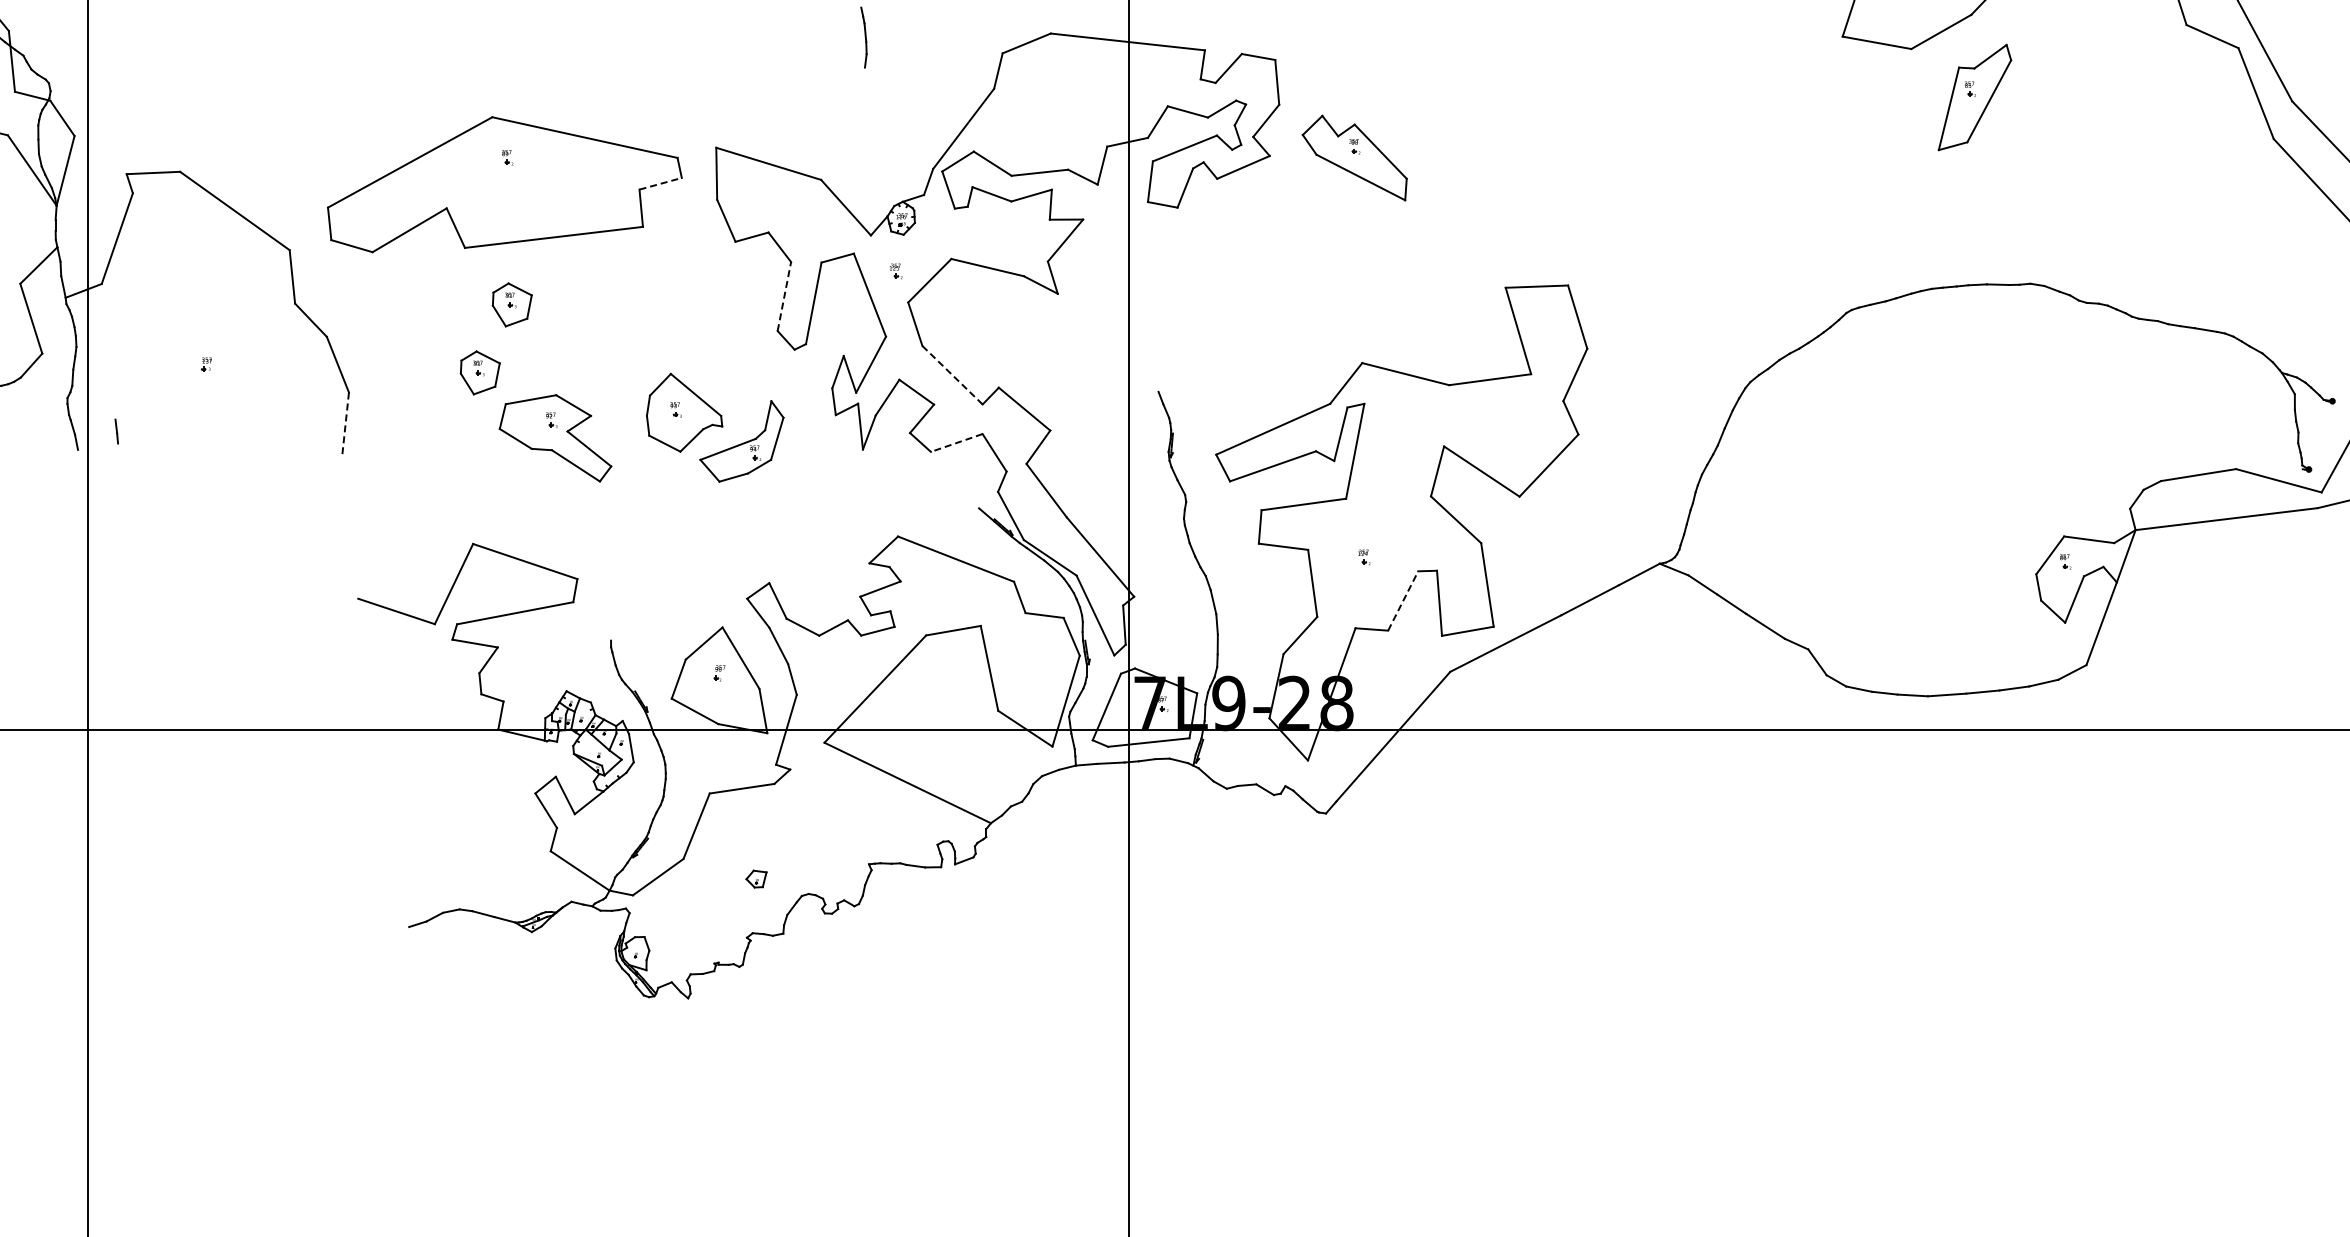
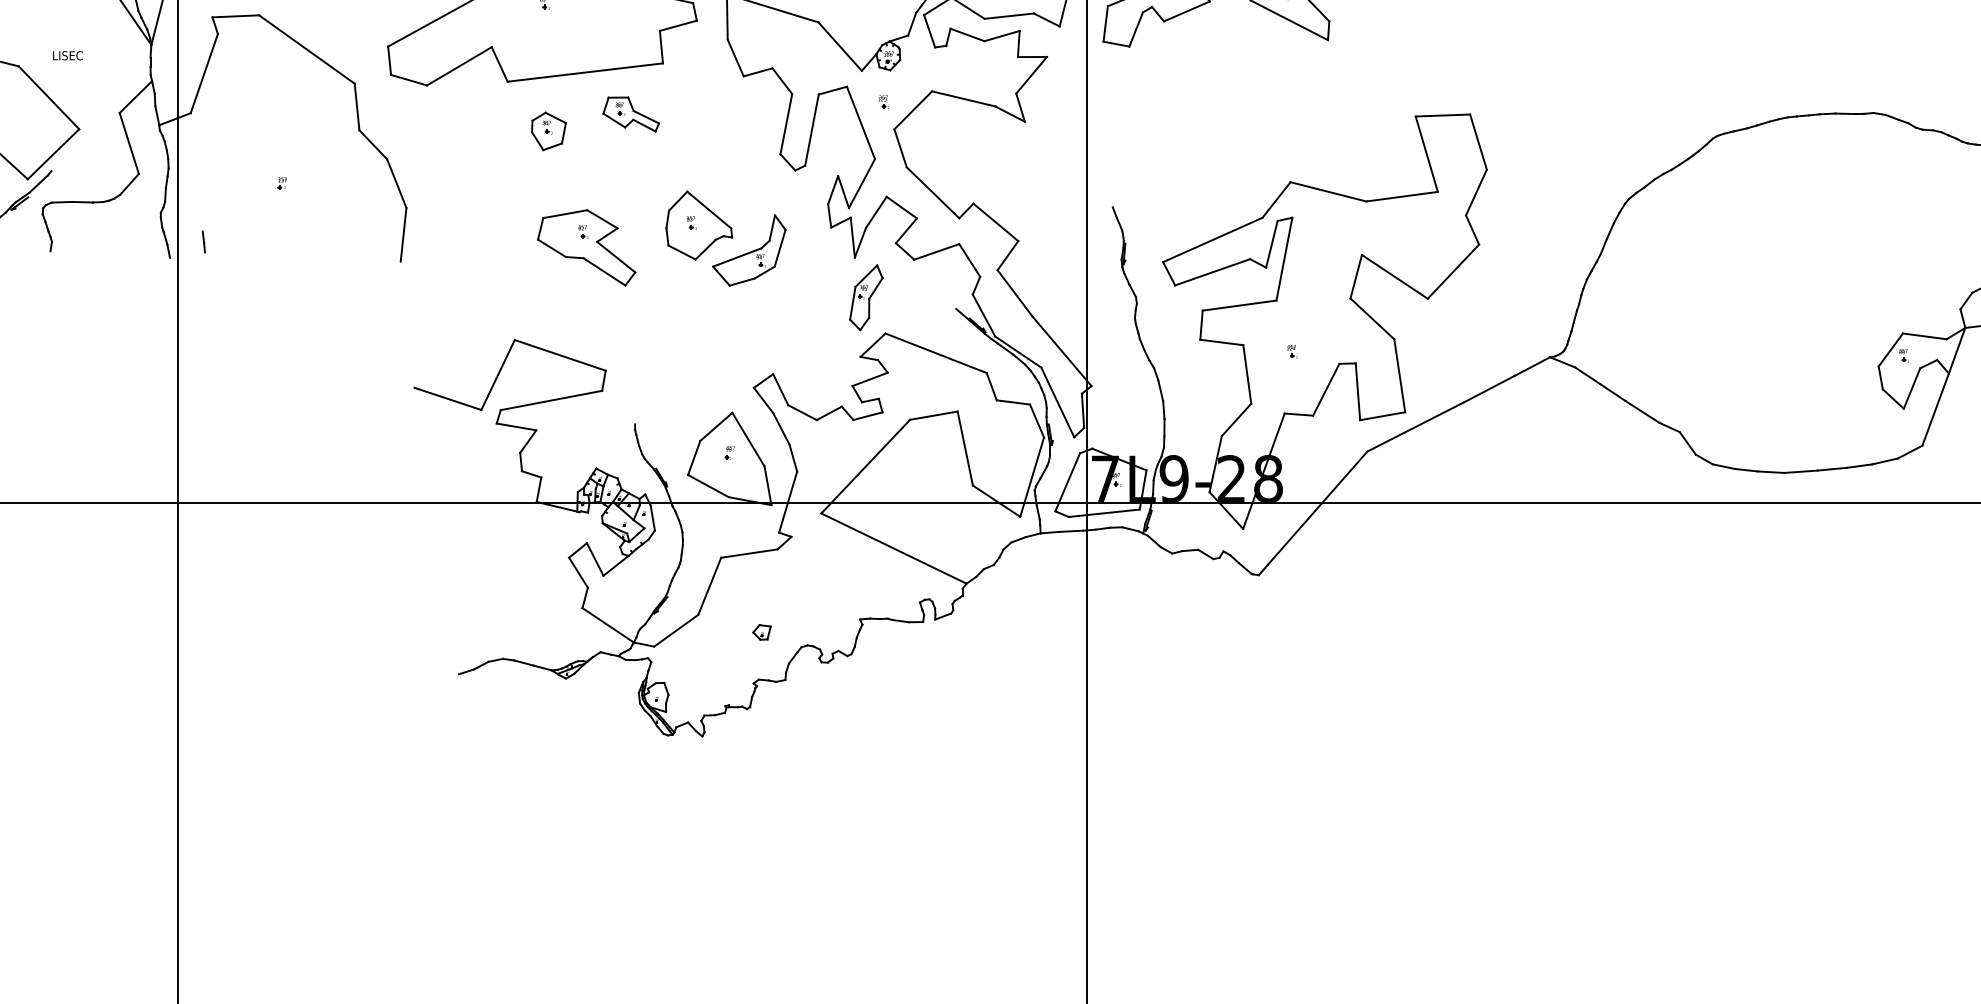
line: (660, 183) -> (678, 25), dashed -> solid
part: (606, 285) -> (631, 114), added
line: (784, 296) -> (786, 124), dashed -> solid
part: (479, 372) -> (520, 190), removed
line: (952, 375) -> (933, 193), dashed -> solid
line: (345, 423) -> (403, 234), dashed -> solid
line: (956, 443) -> (936, 252), dashed -> solid
part: (875, 495) -> (865, 297), added
line: (1403, 600) -> (1326, 389), dashed -> solid

